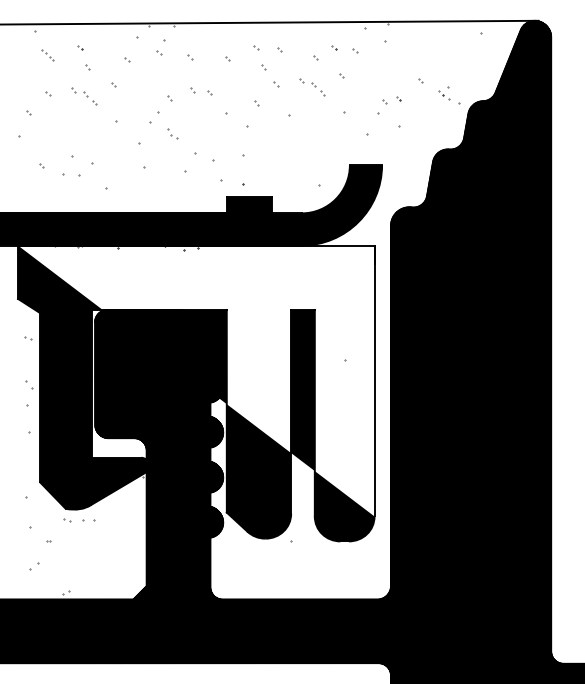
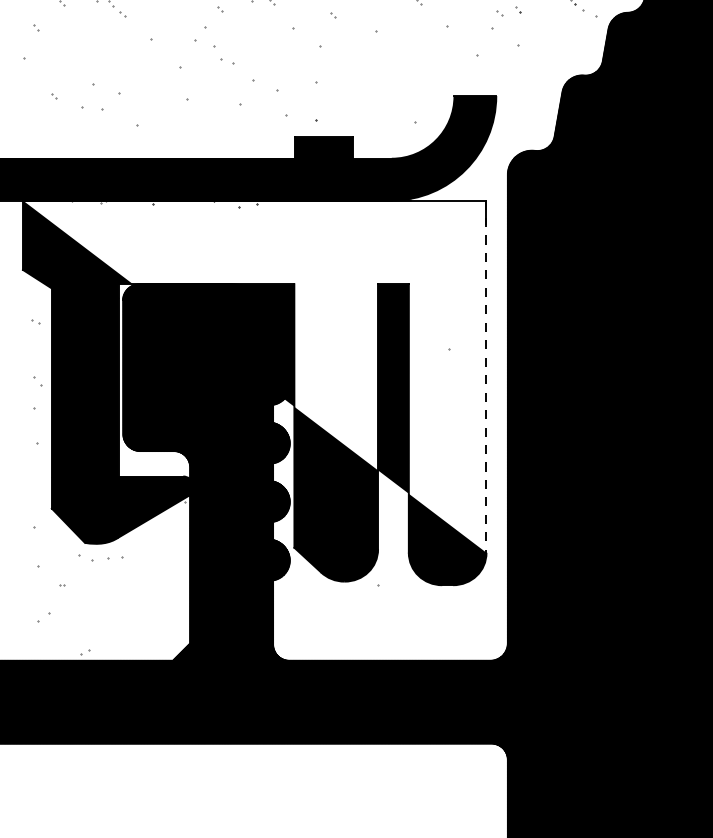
part: (172, 133) -> (223, 54), size x1.6
line: (374, 381) -> (486, 377), solid -> dashed
part: (67, 520) -> (87, 558), size x1.6

